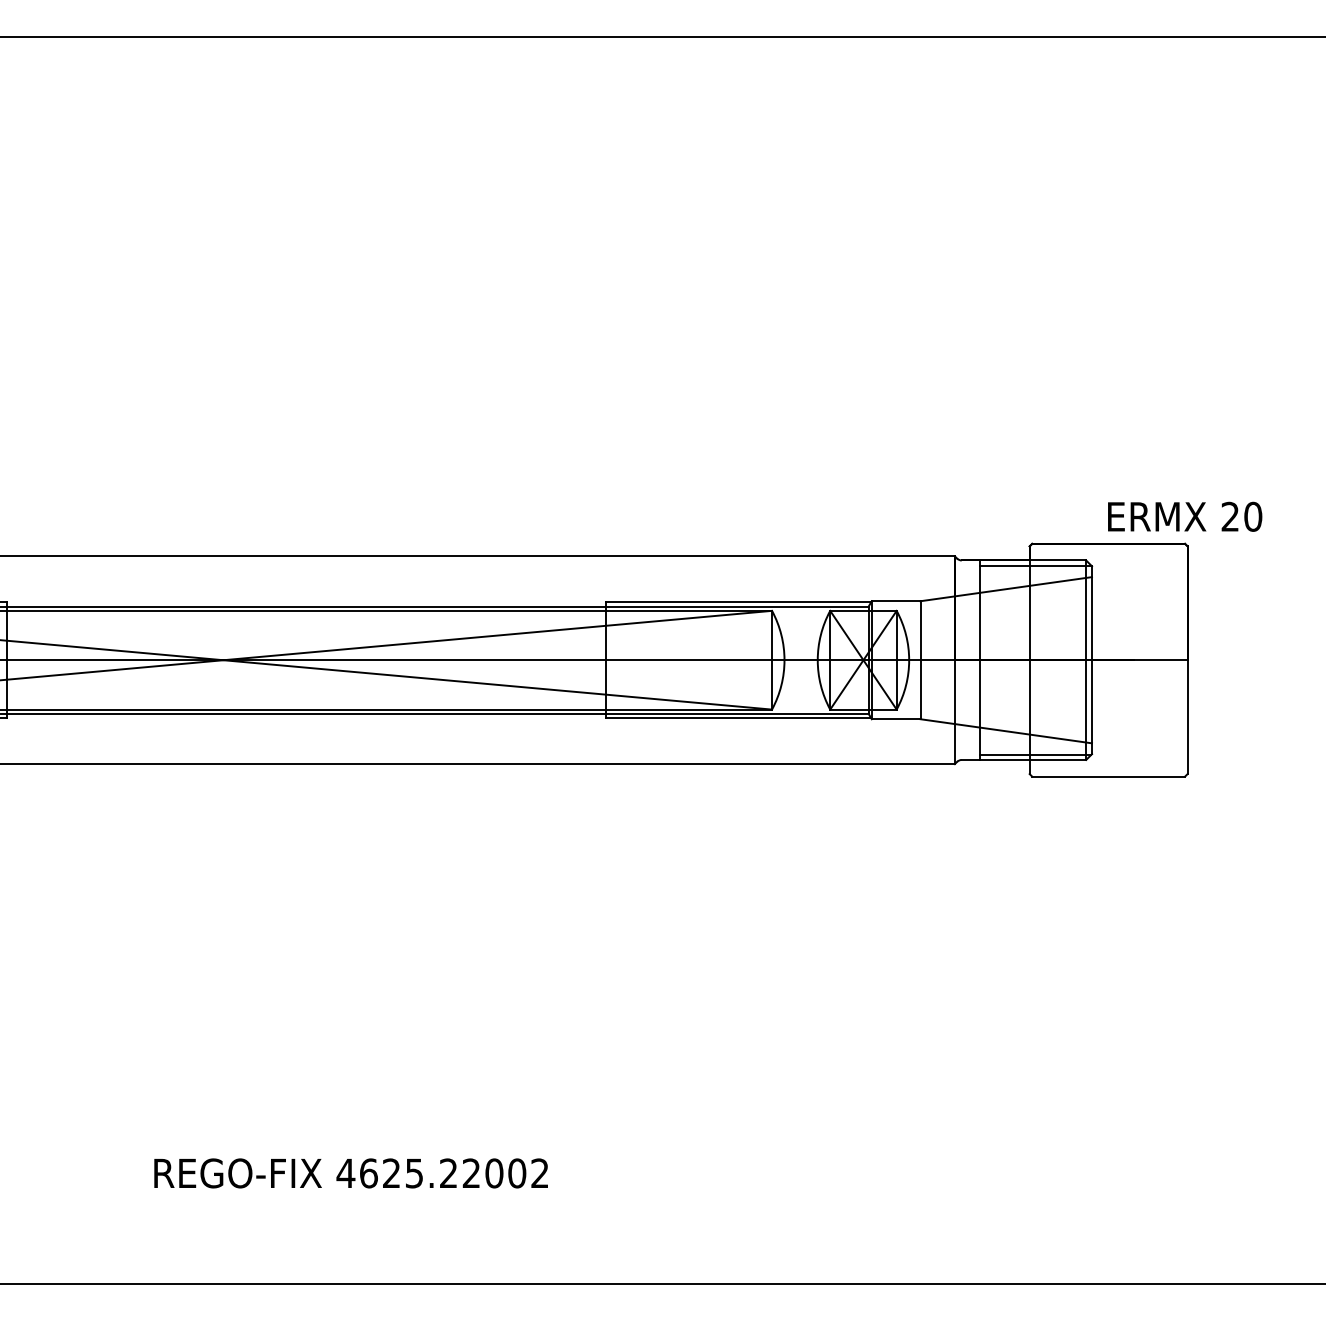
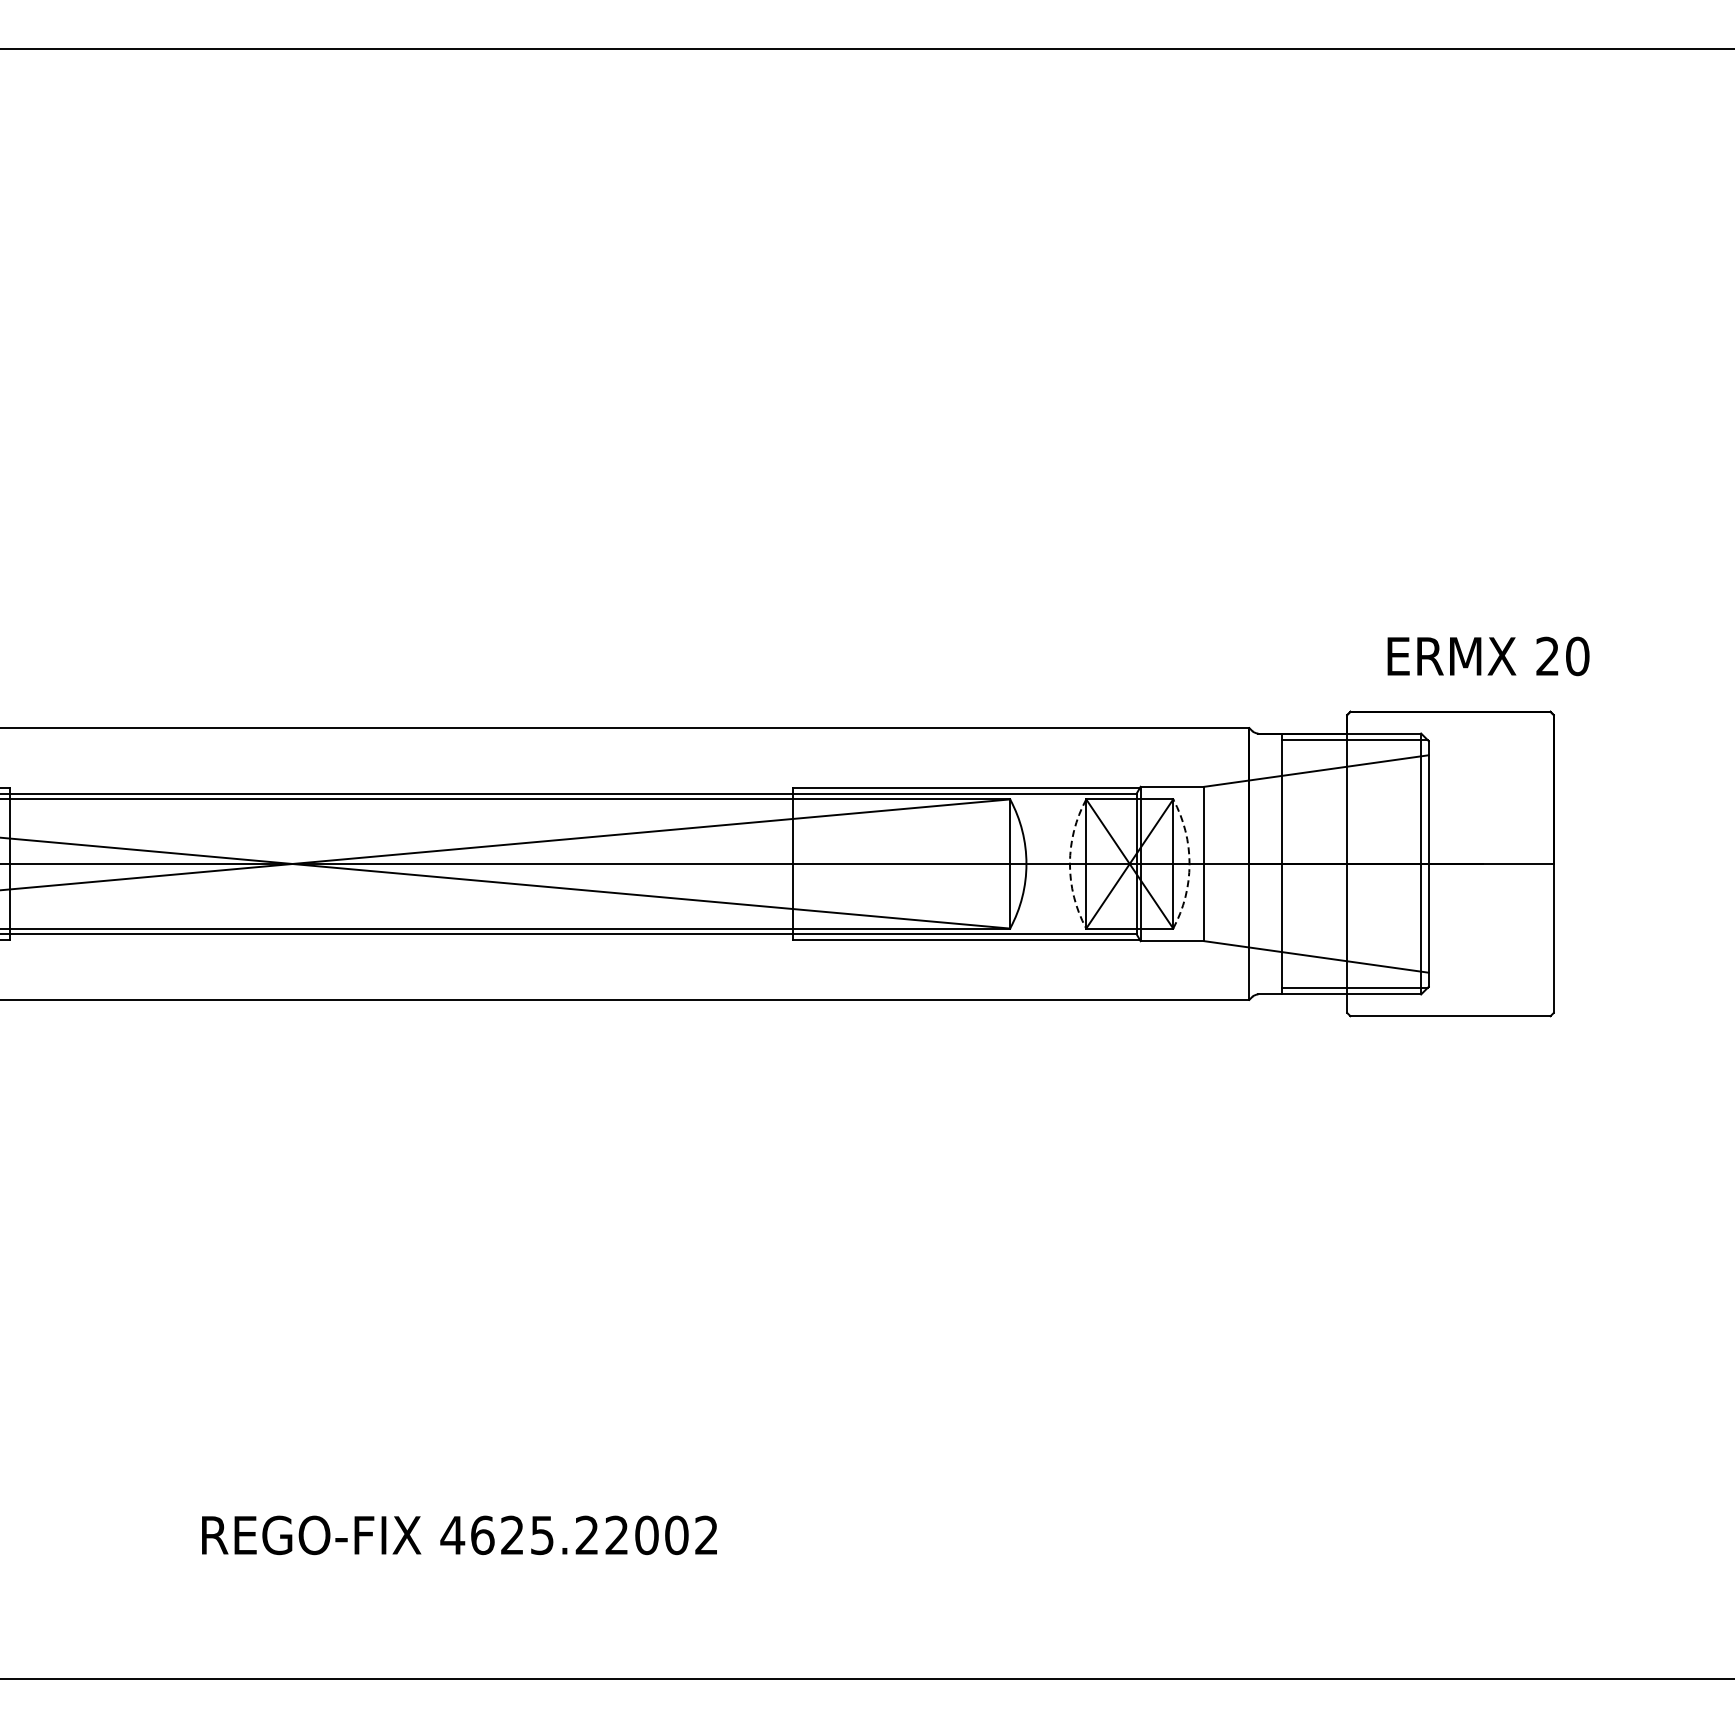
text: (1185, 516) -> (1488, 656), moved
arc: (817, 660) -> (1069, 864), solid -> dashed
arc: (909, 660) -> (1189, 864), solid -> dashed

